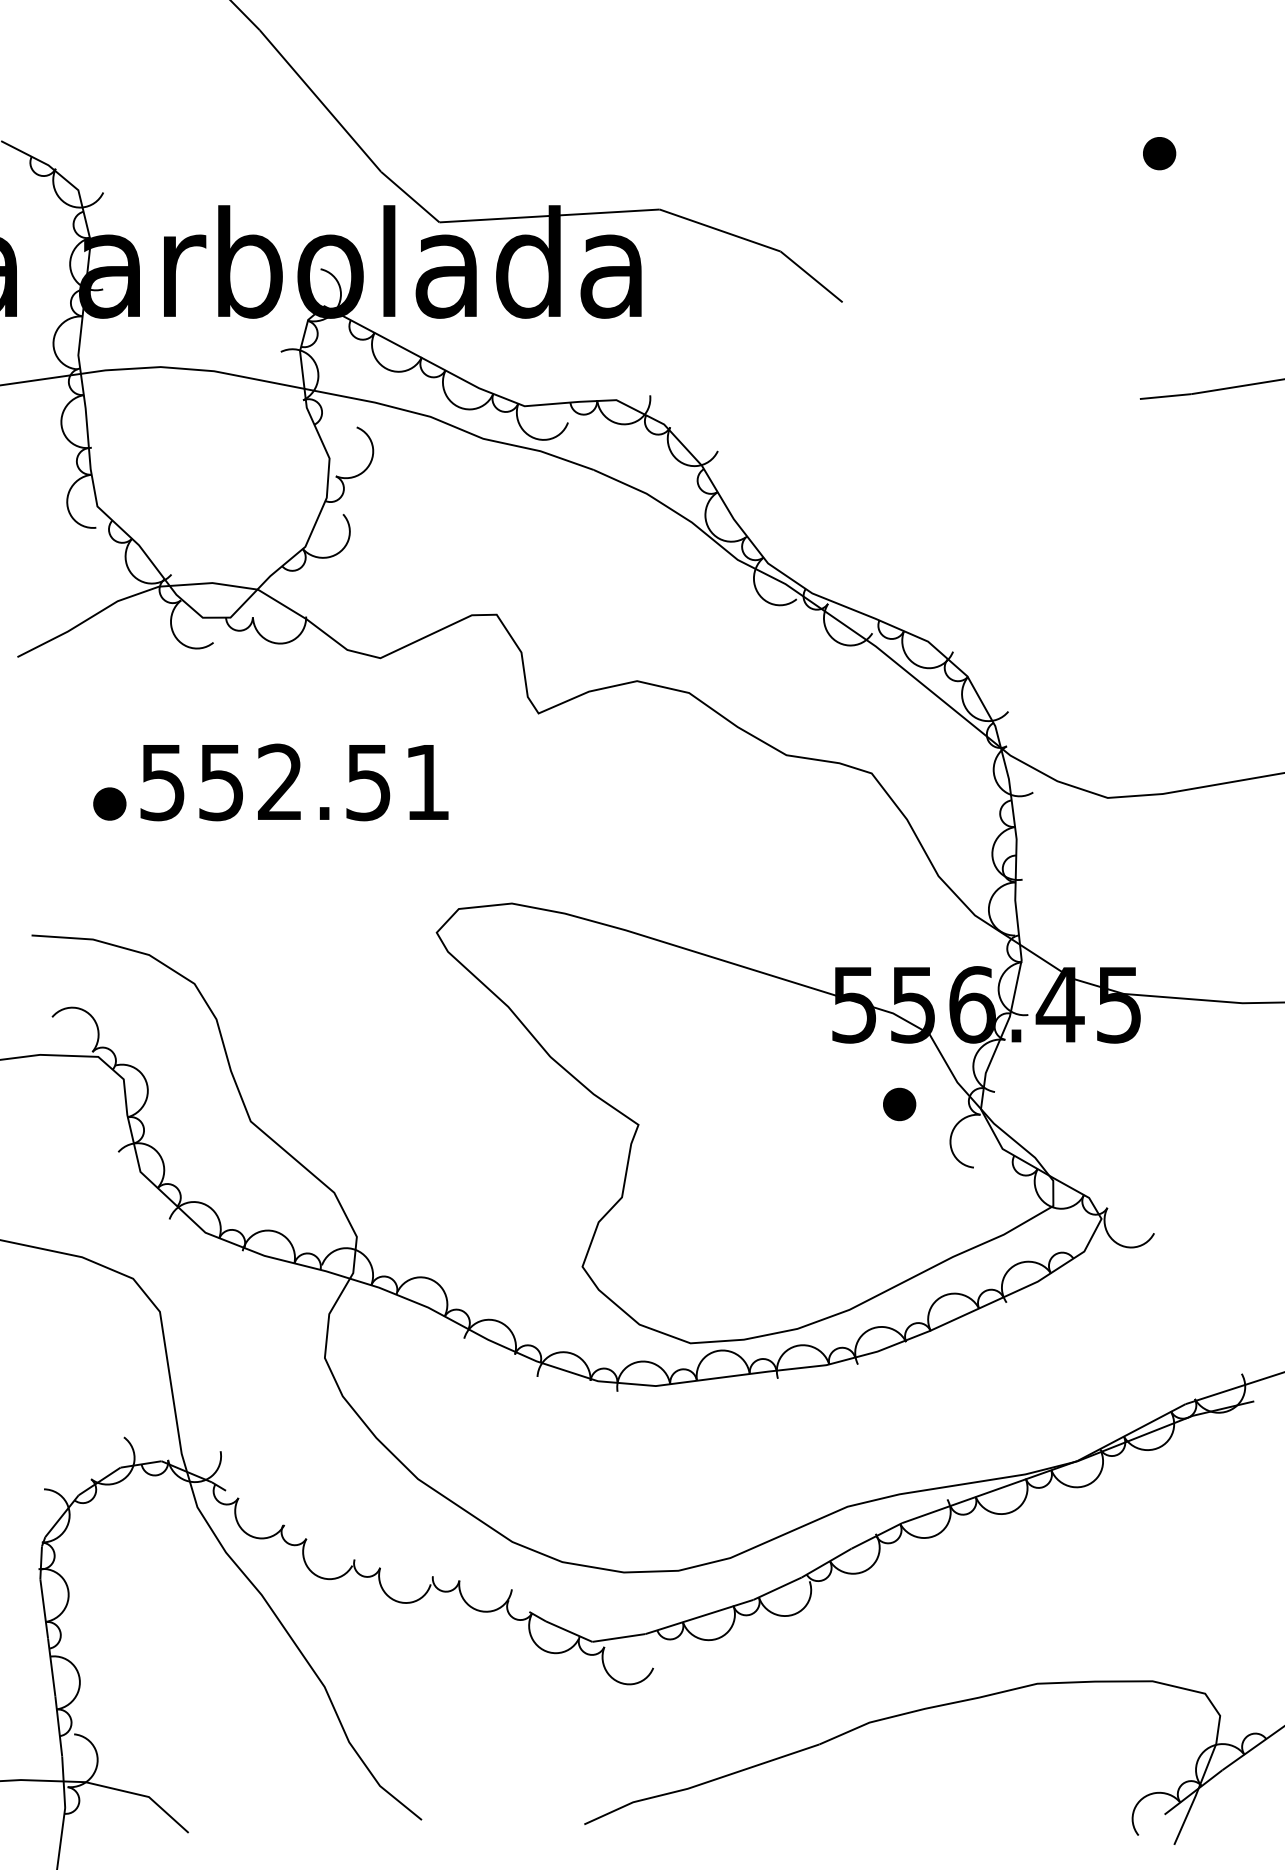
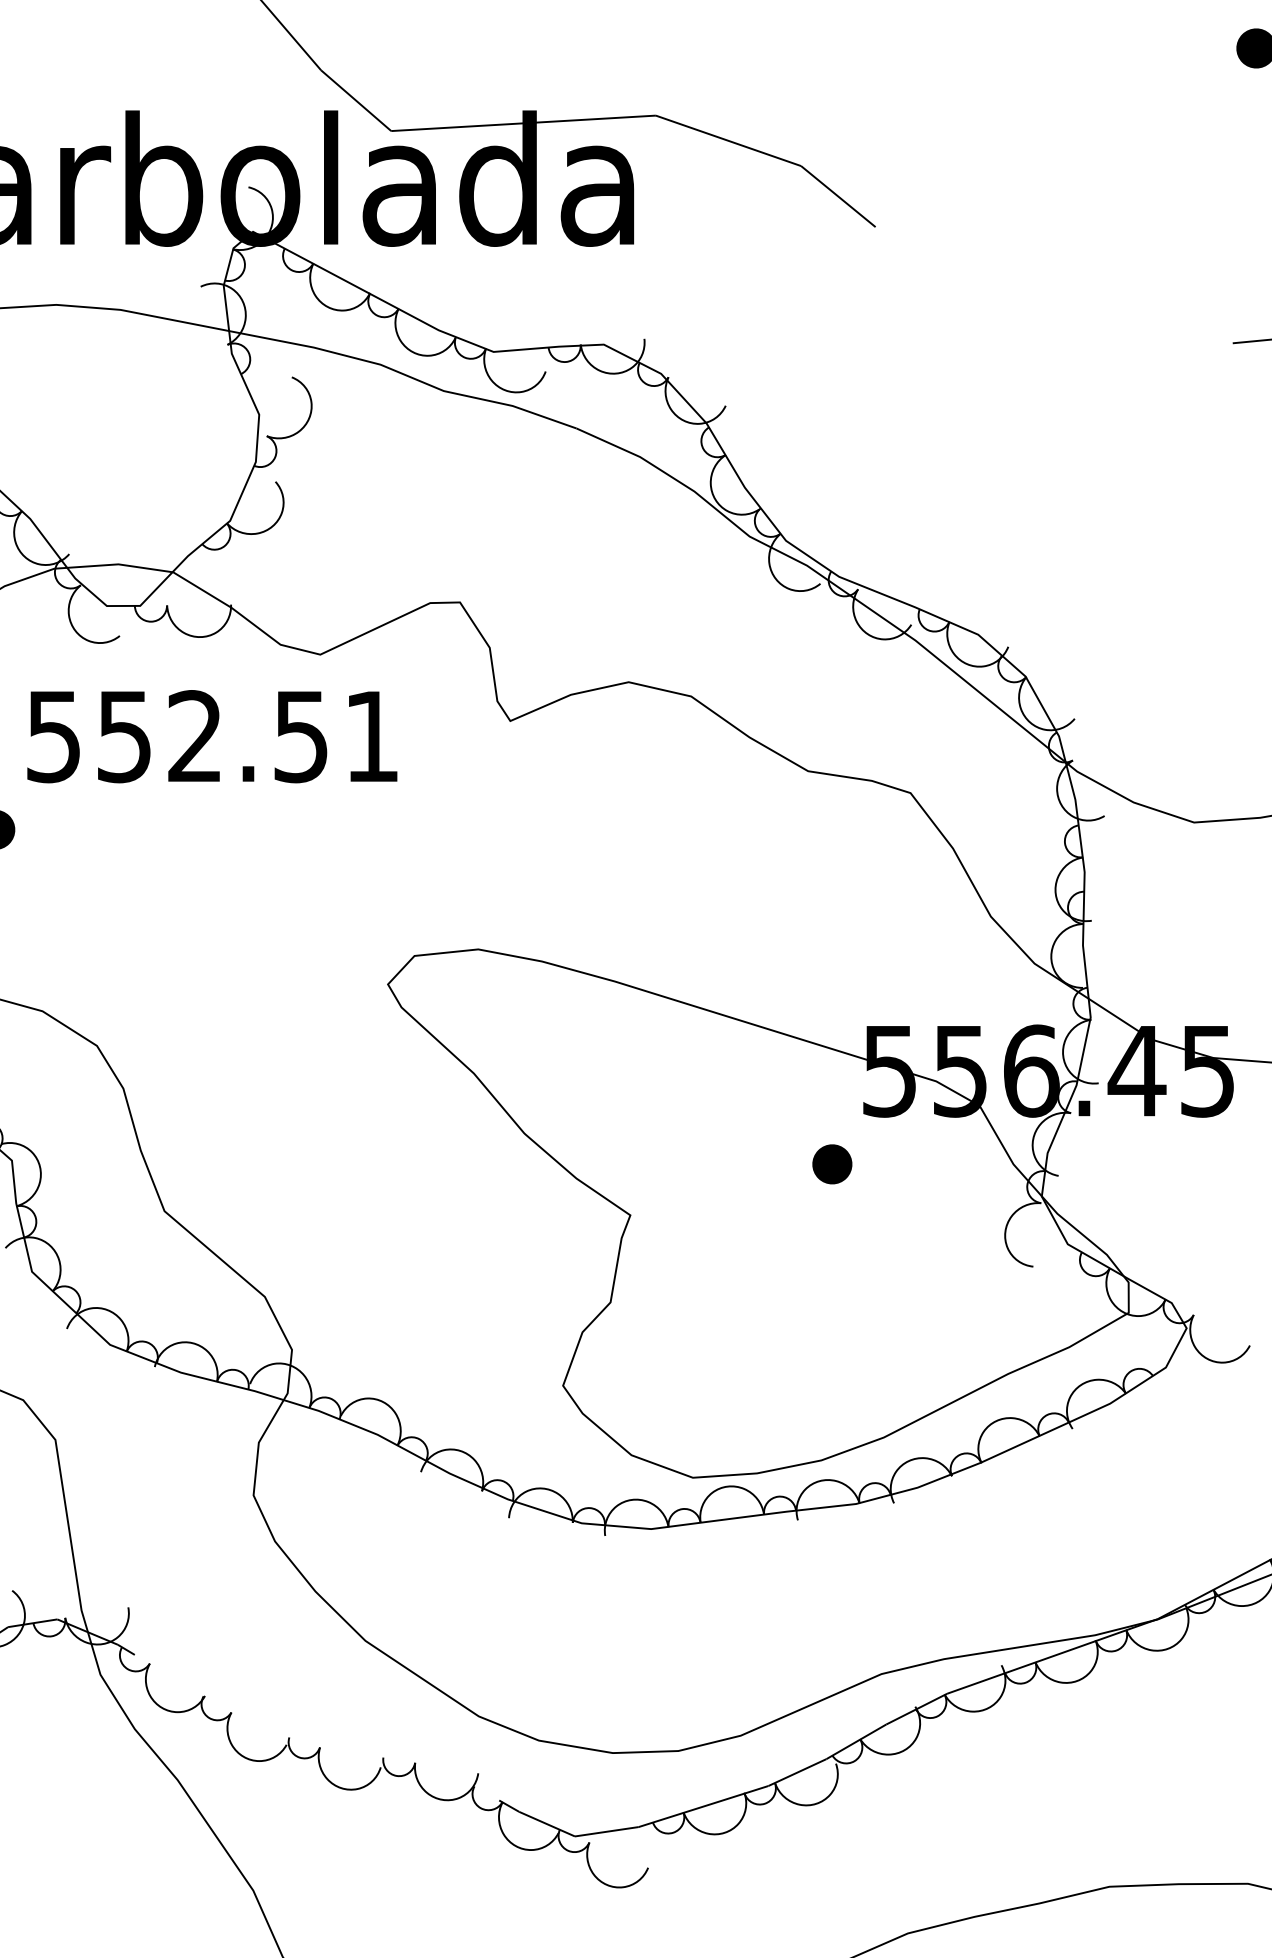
text: (294, 782) -> (212, 736), moved
part: (899, 1104) -> (832, 1164), moved

